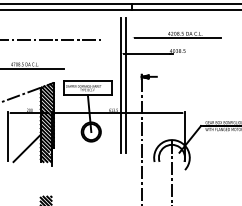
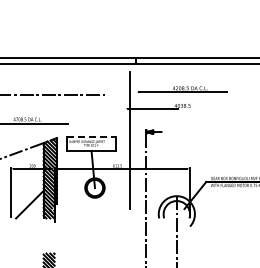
line: (87, 81) -> (91, 136), solid -> dashed
line: (121, 85) -> (125, 140), removed

